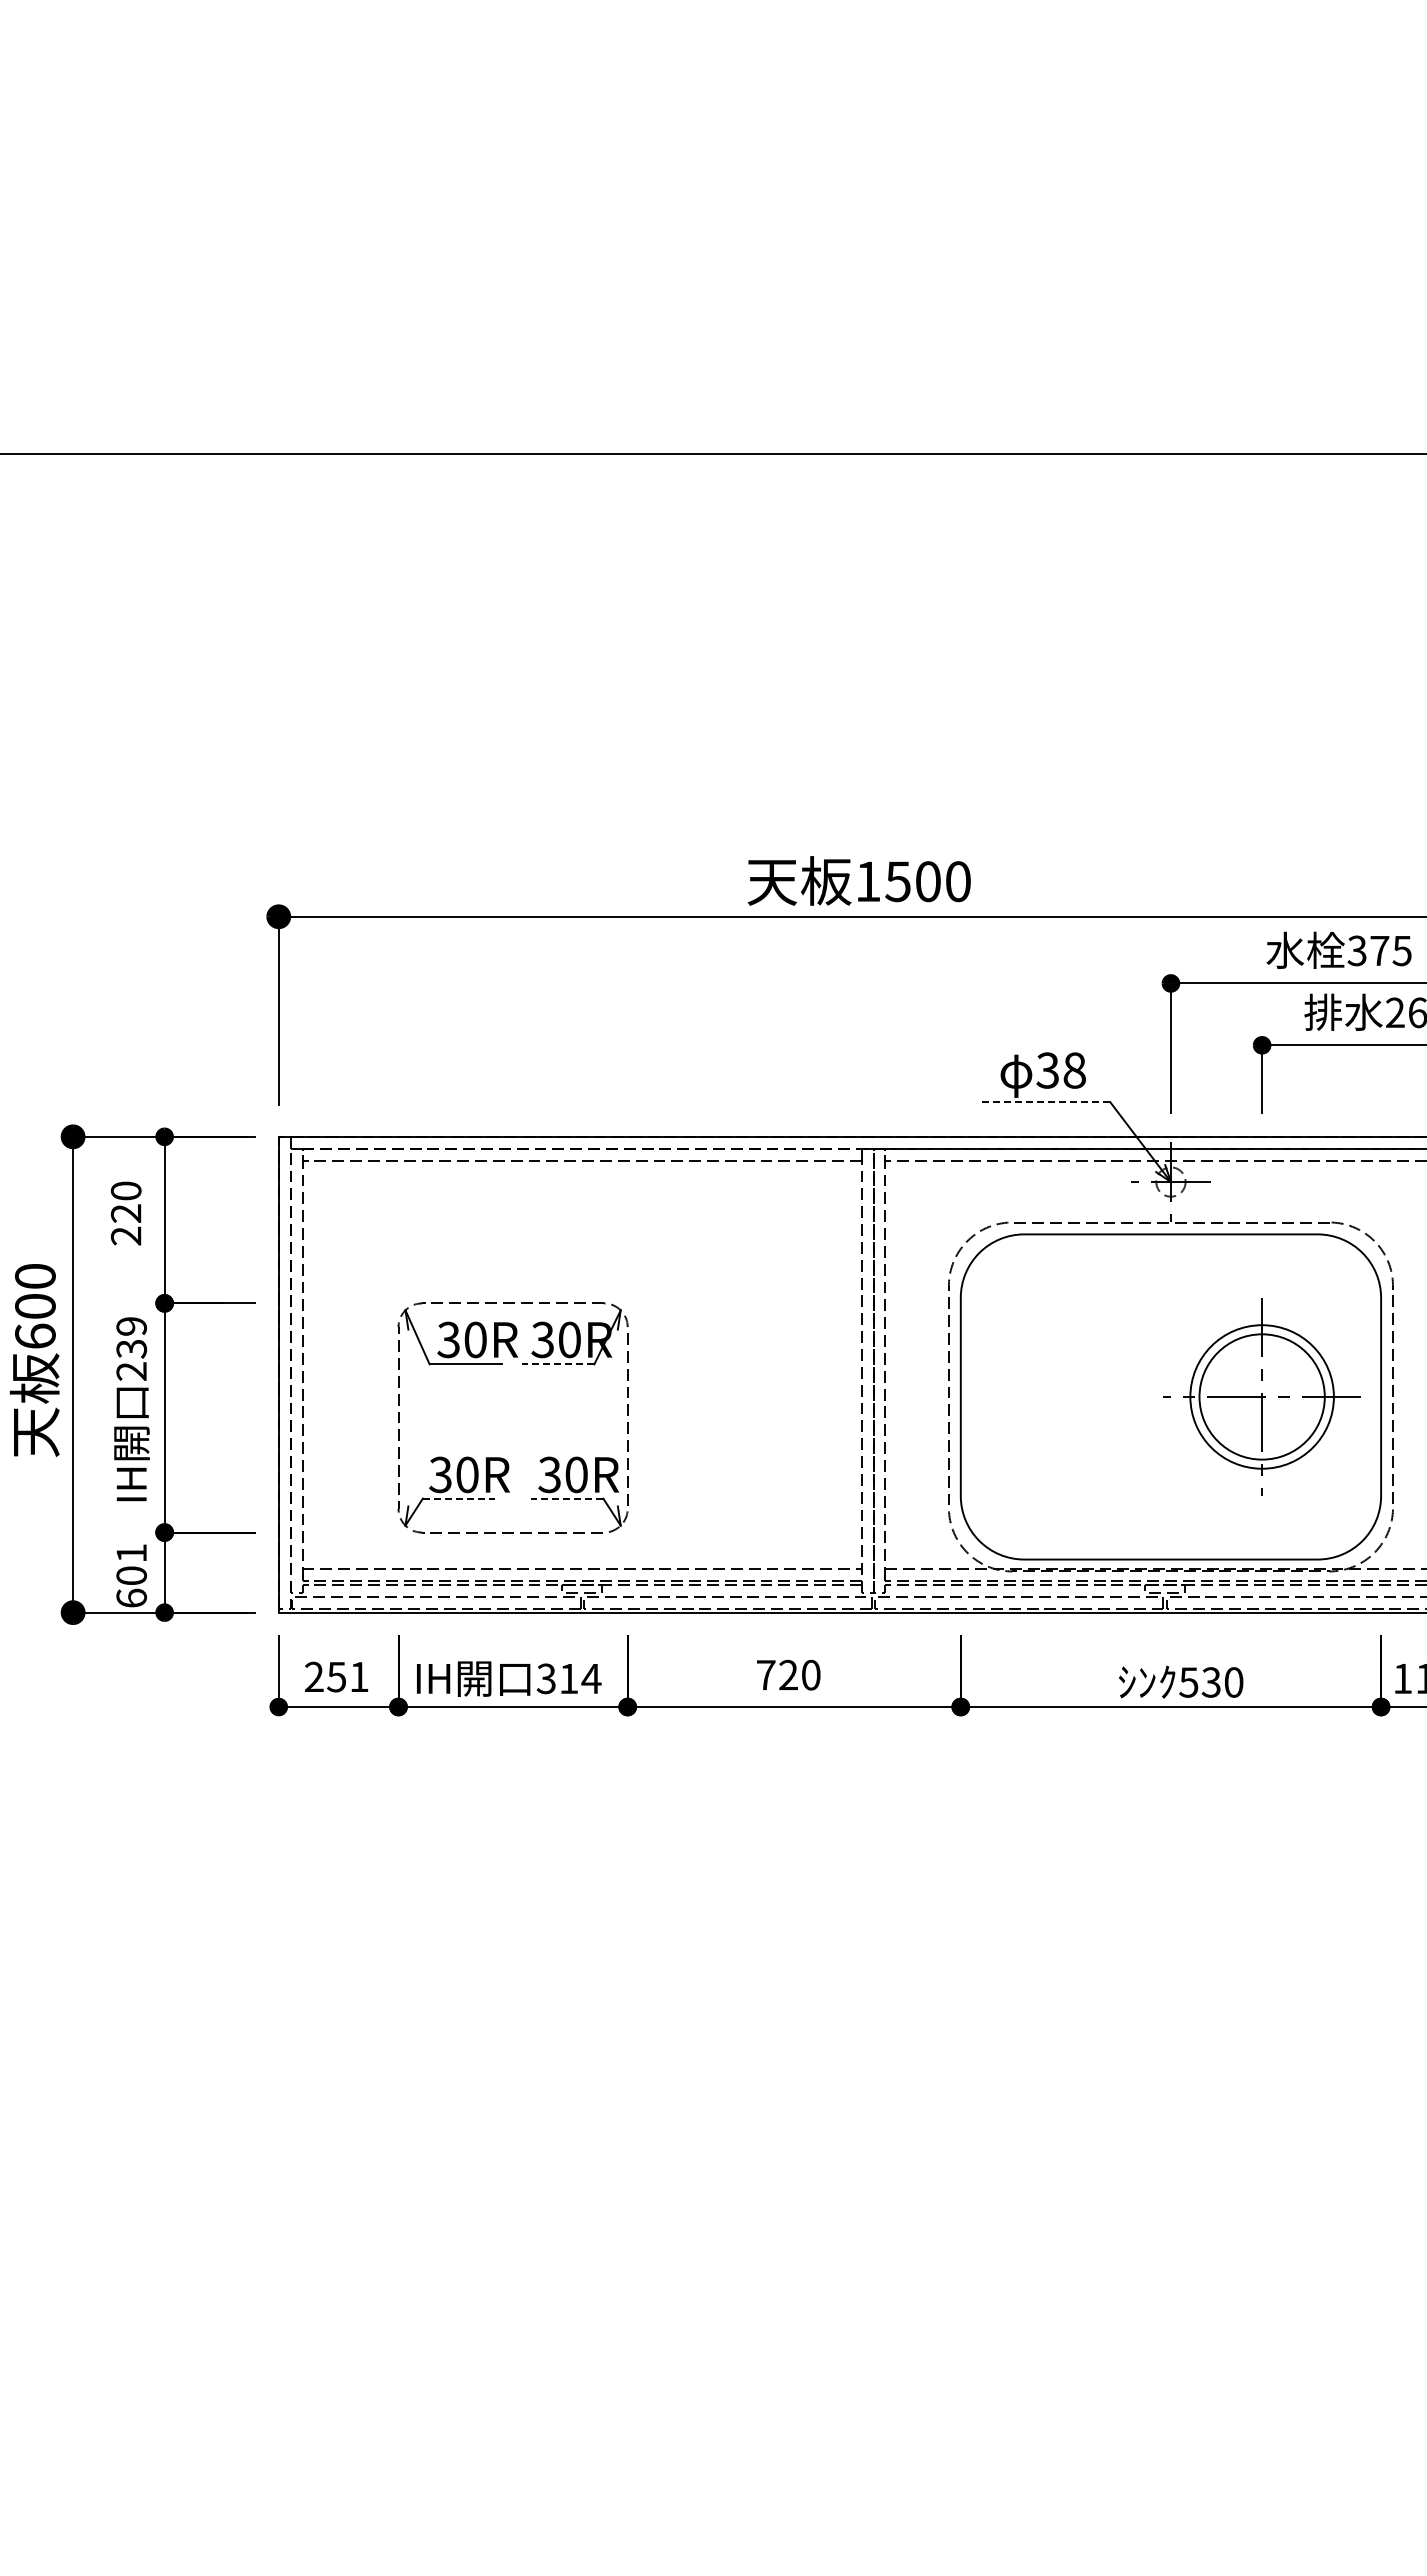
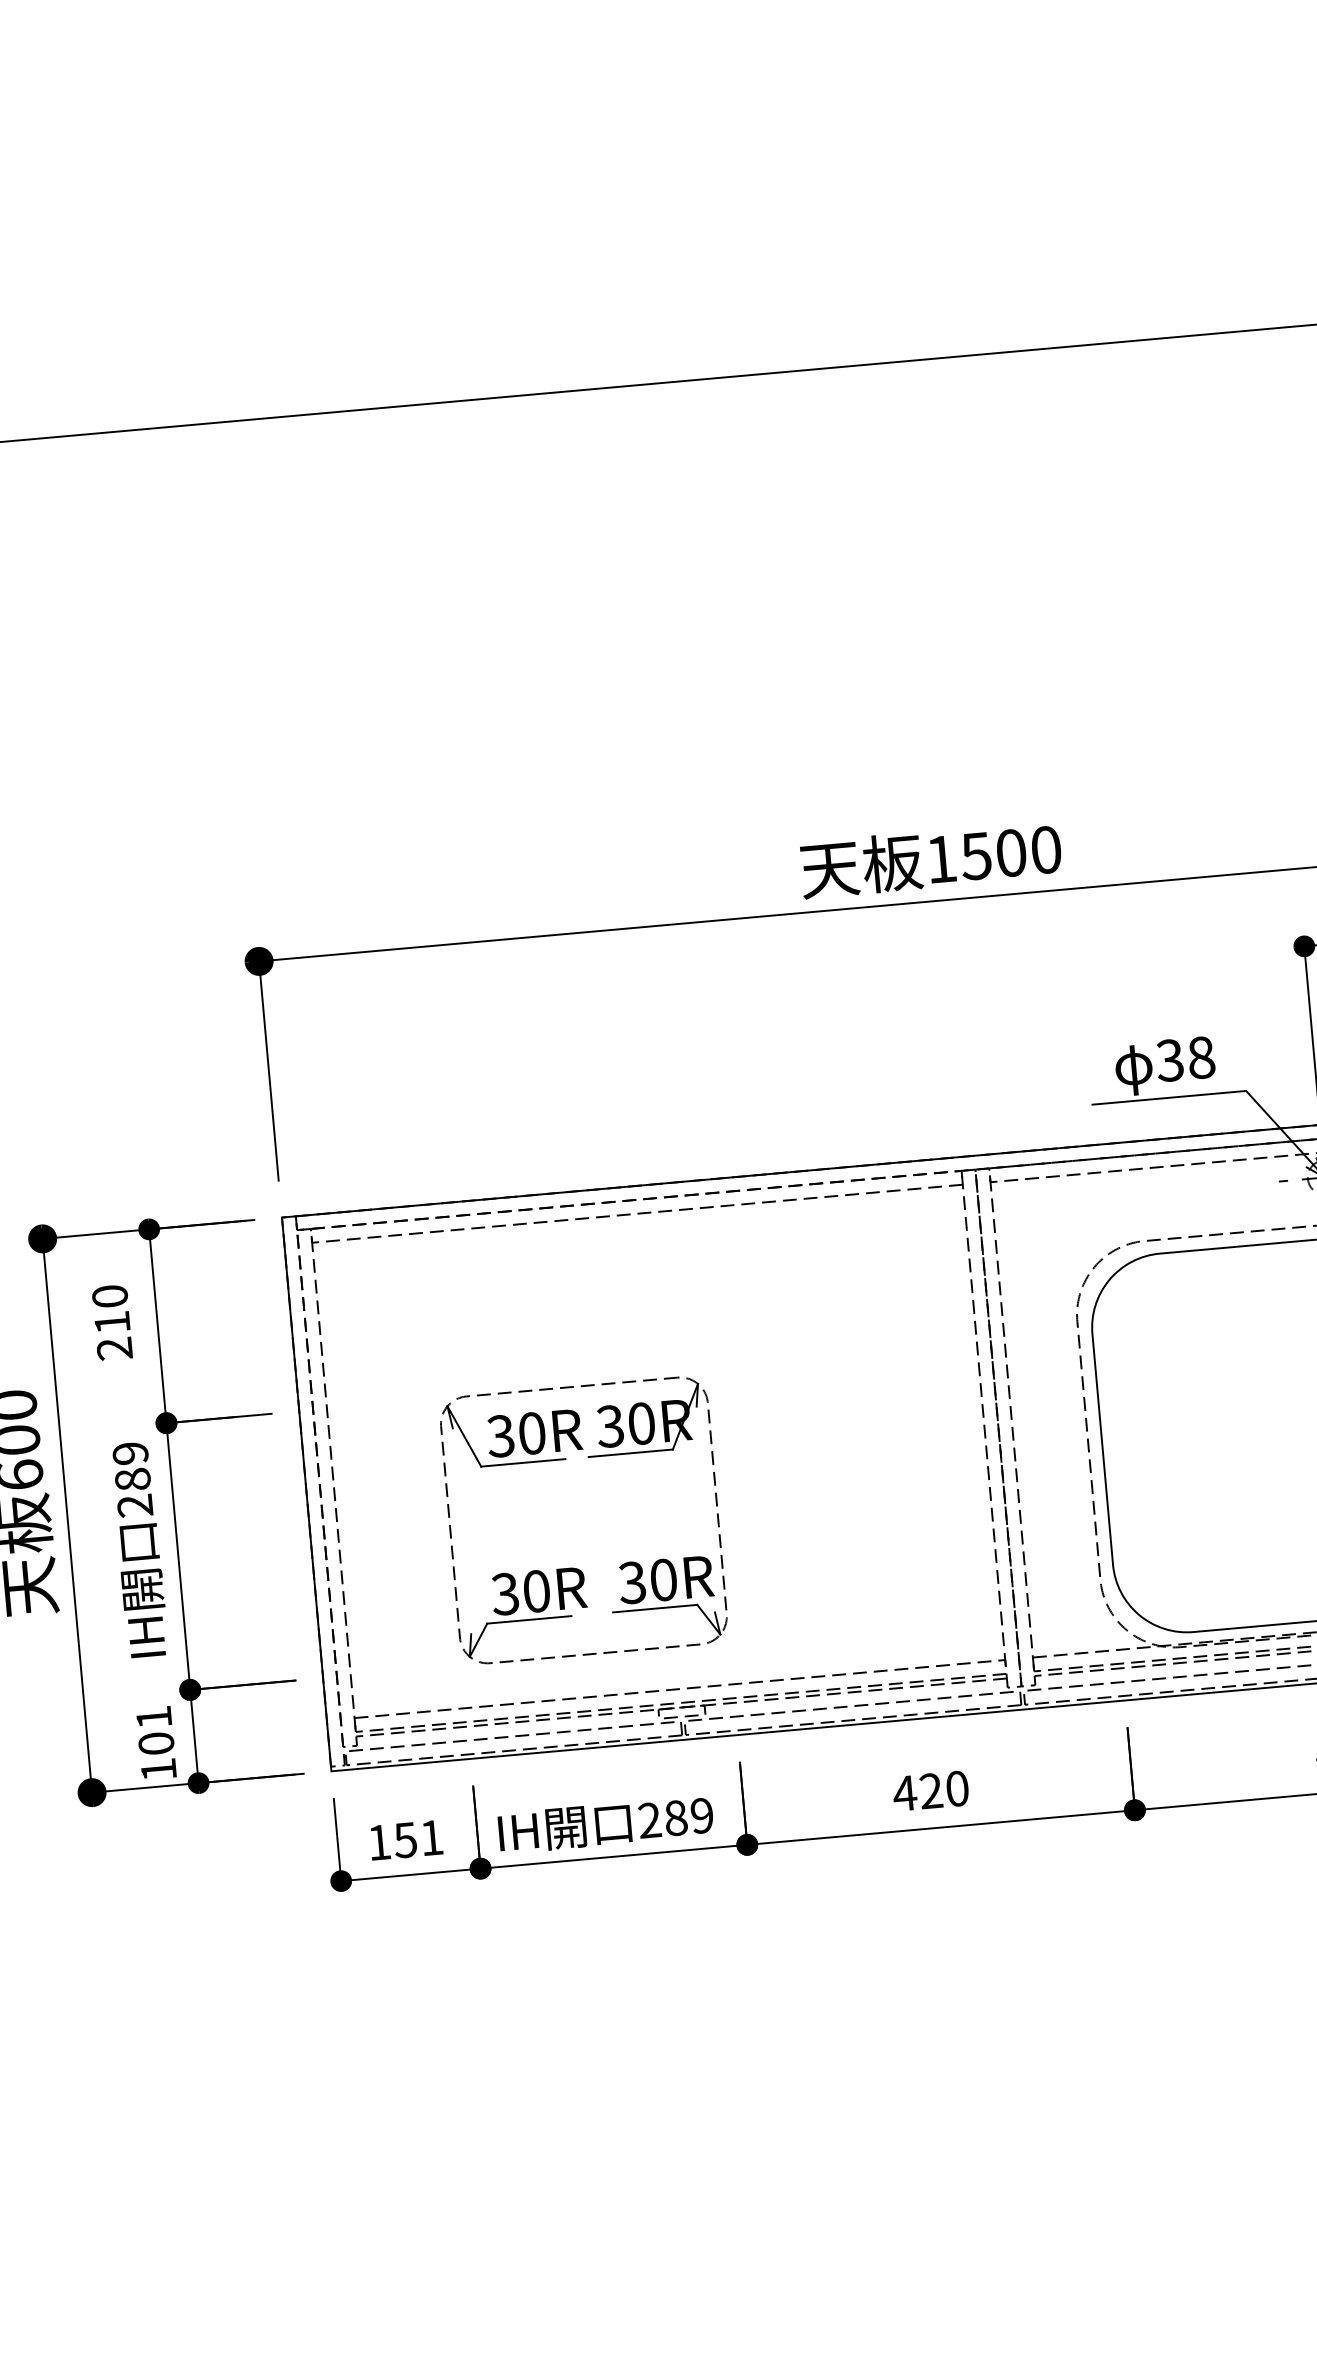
line: (1043, 1102) -> (1168, 1098), dashed -> solid
text: (125, 1213) -> (111, 1322), 220 -> 210
text: (131, 1348) -> (132, 1479), 239 -> 289
line: (557, 1364) -> (630, 1453), dashed -> solid
line: (459, 1498) -> (529, 1619), dashed -> solid
line: (566, 1498) -> (654, 1608), dashed -> solid
text: (131, 1597) -> (158, 1768), 601 -> 101
text: (765, 1674) -> (904, 1792), 720 -> 420
text: (314, 1676) -> (379, 1841), 251 -> 151
text: (568, 1678) -> (675, 1817), 314 -> 289

